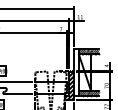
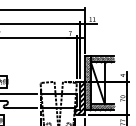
hatch: (75, 71) -> (87, 82), added

